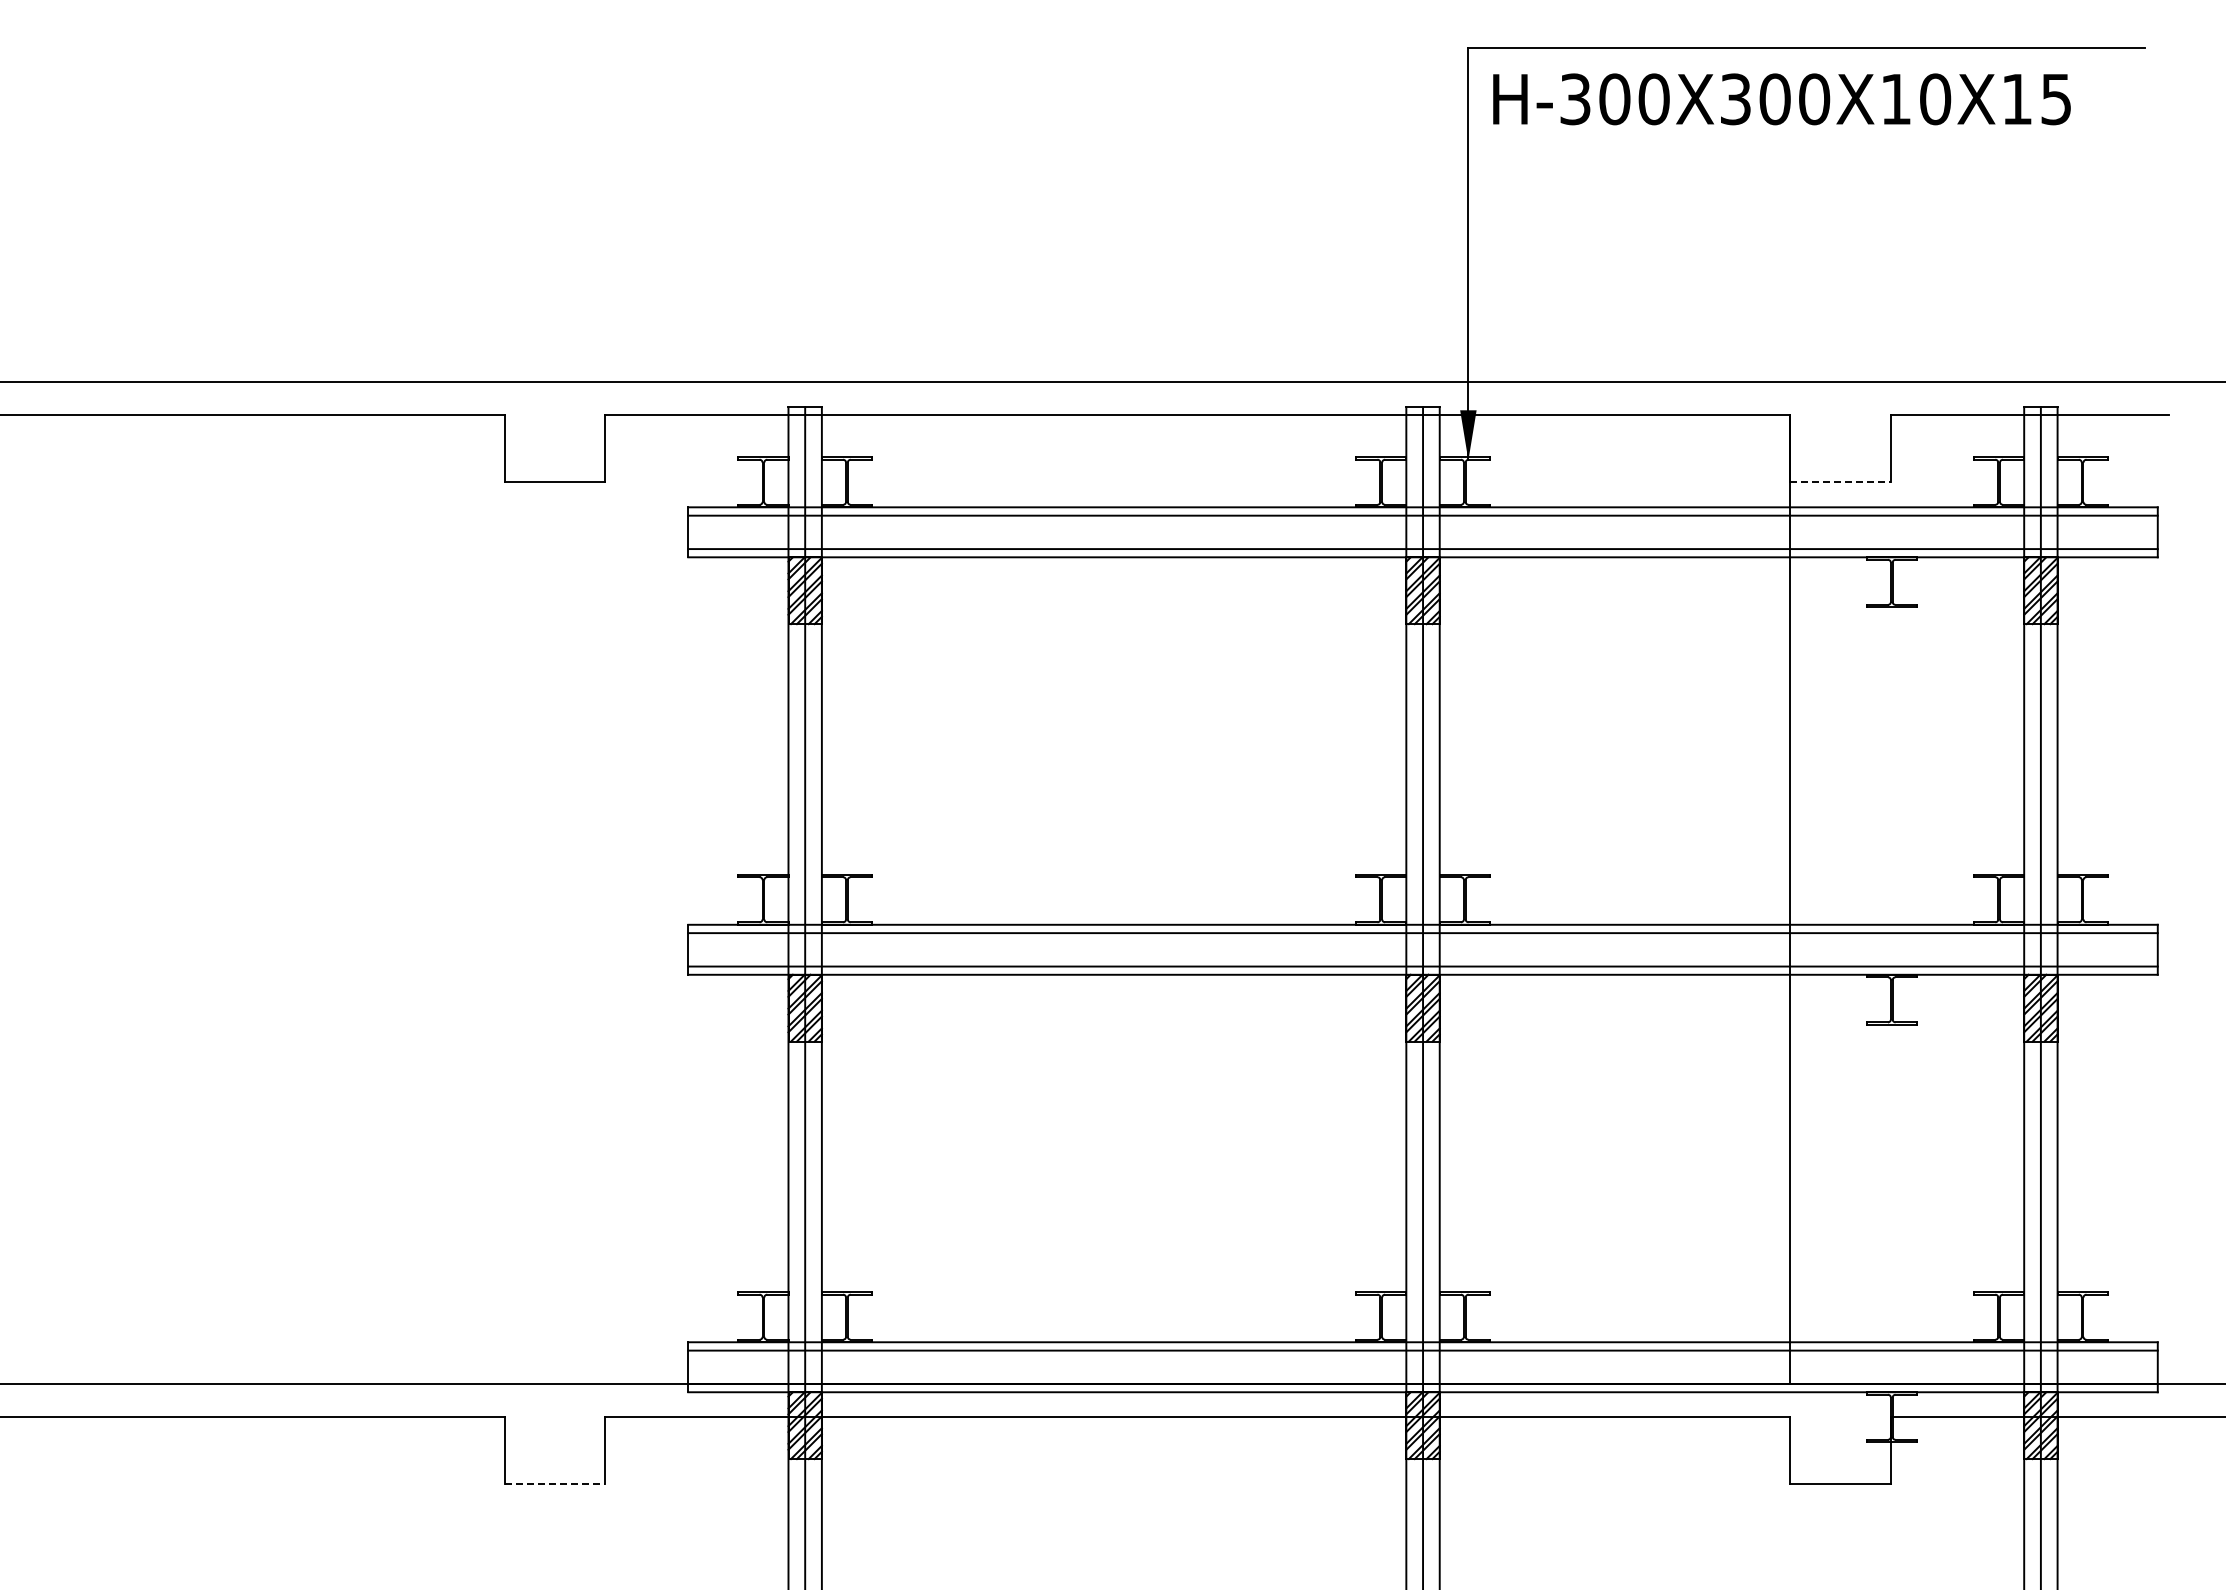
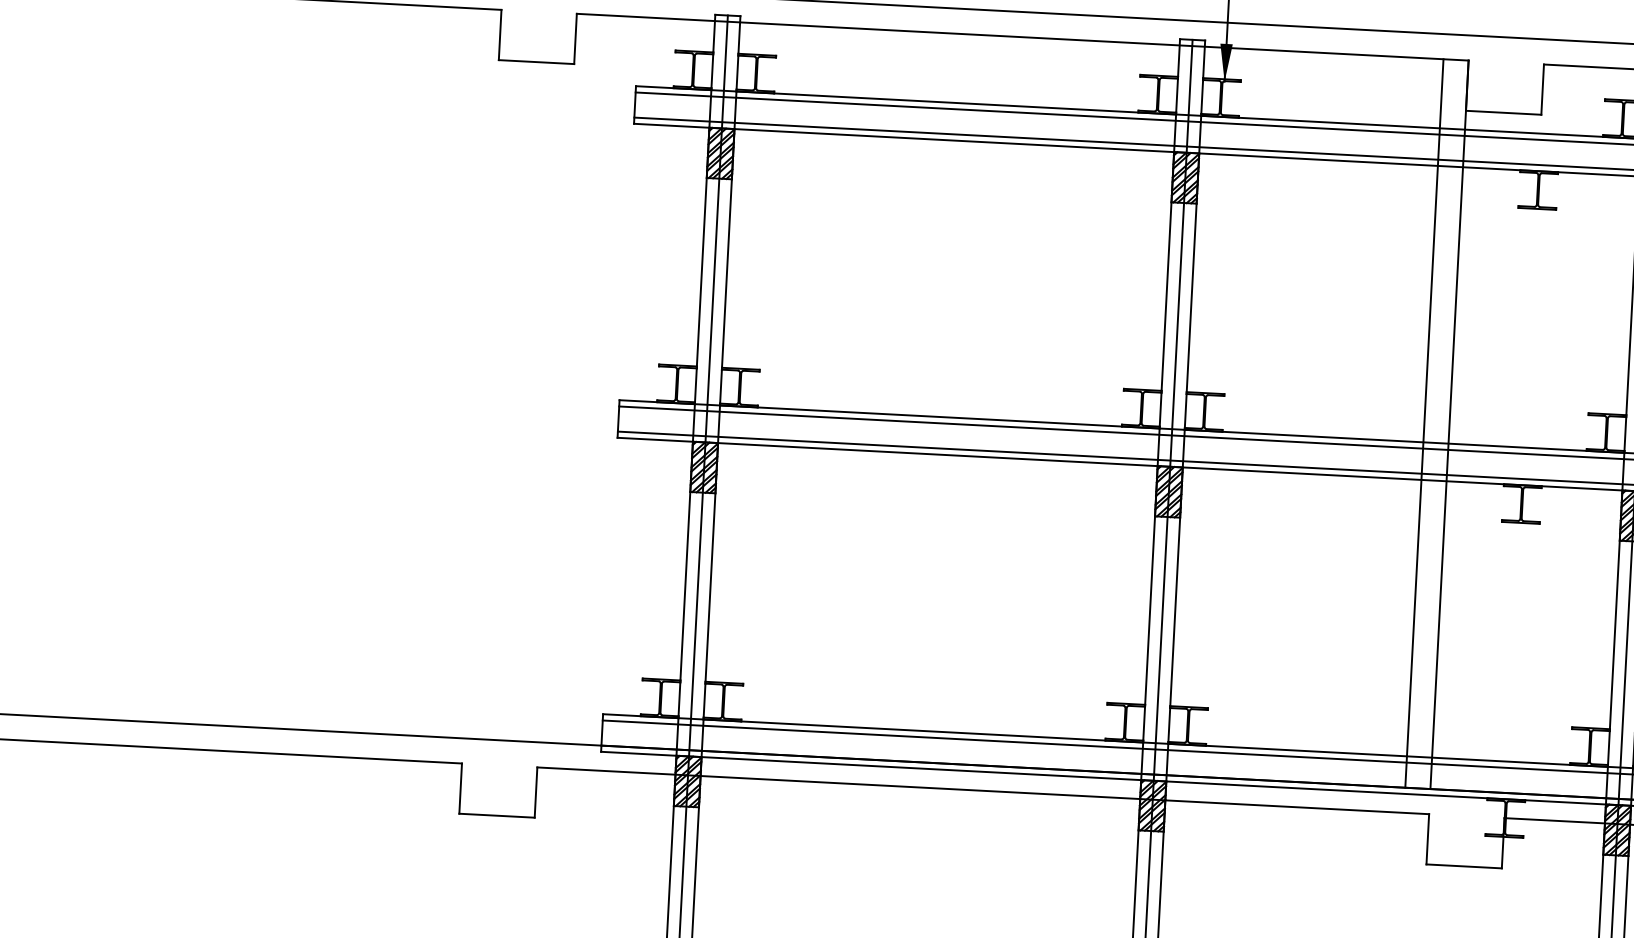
line: (1841, 482) -> (1504, 112), dashed -> solid
line: (1757, 899) -> (1424, 423), added
line: (555, 1484) -> (497, 815), dashed -> solid

